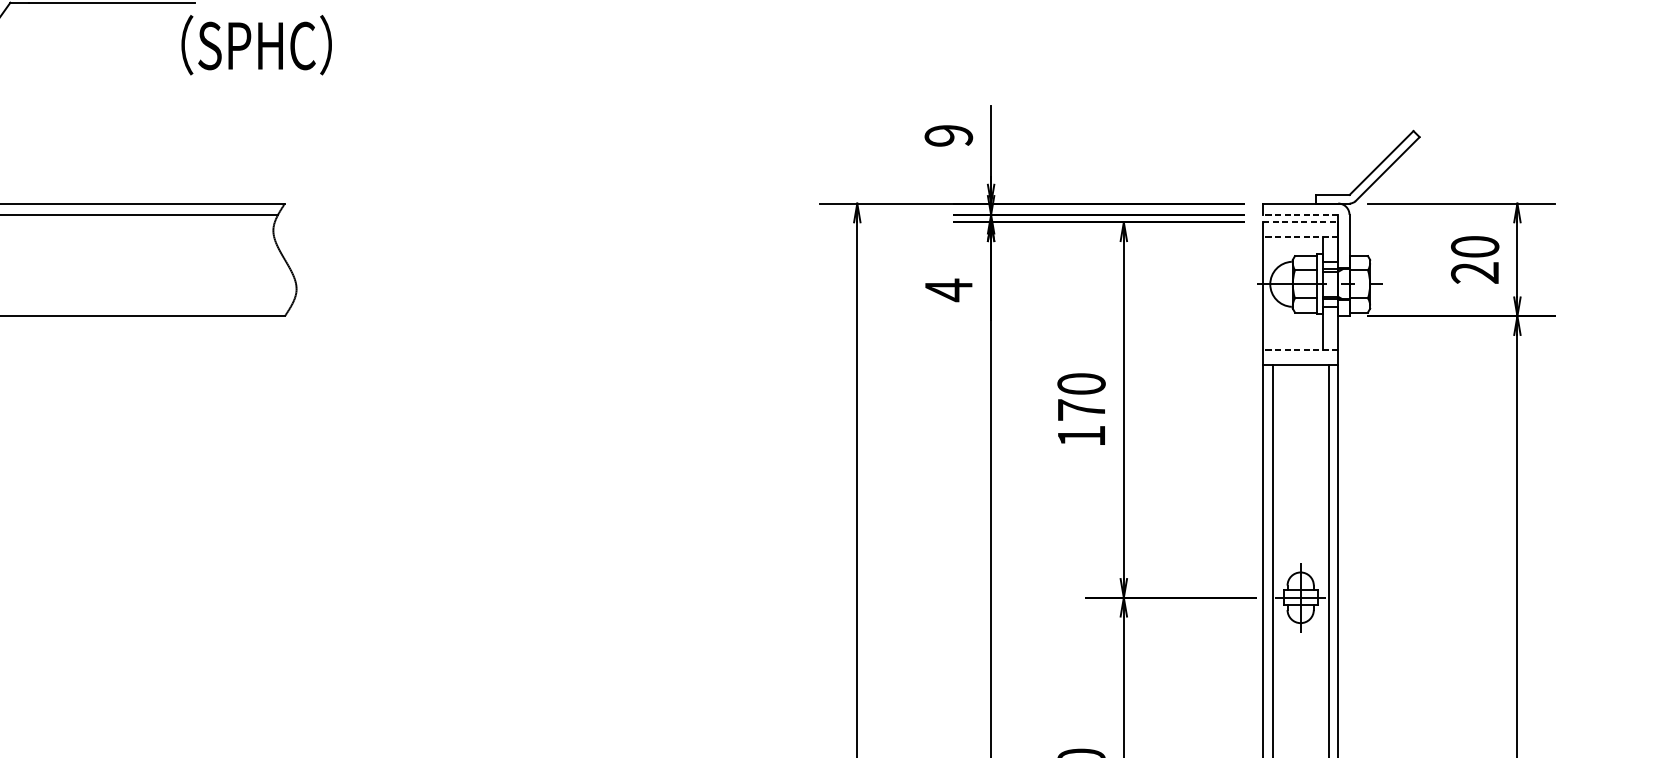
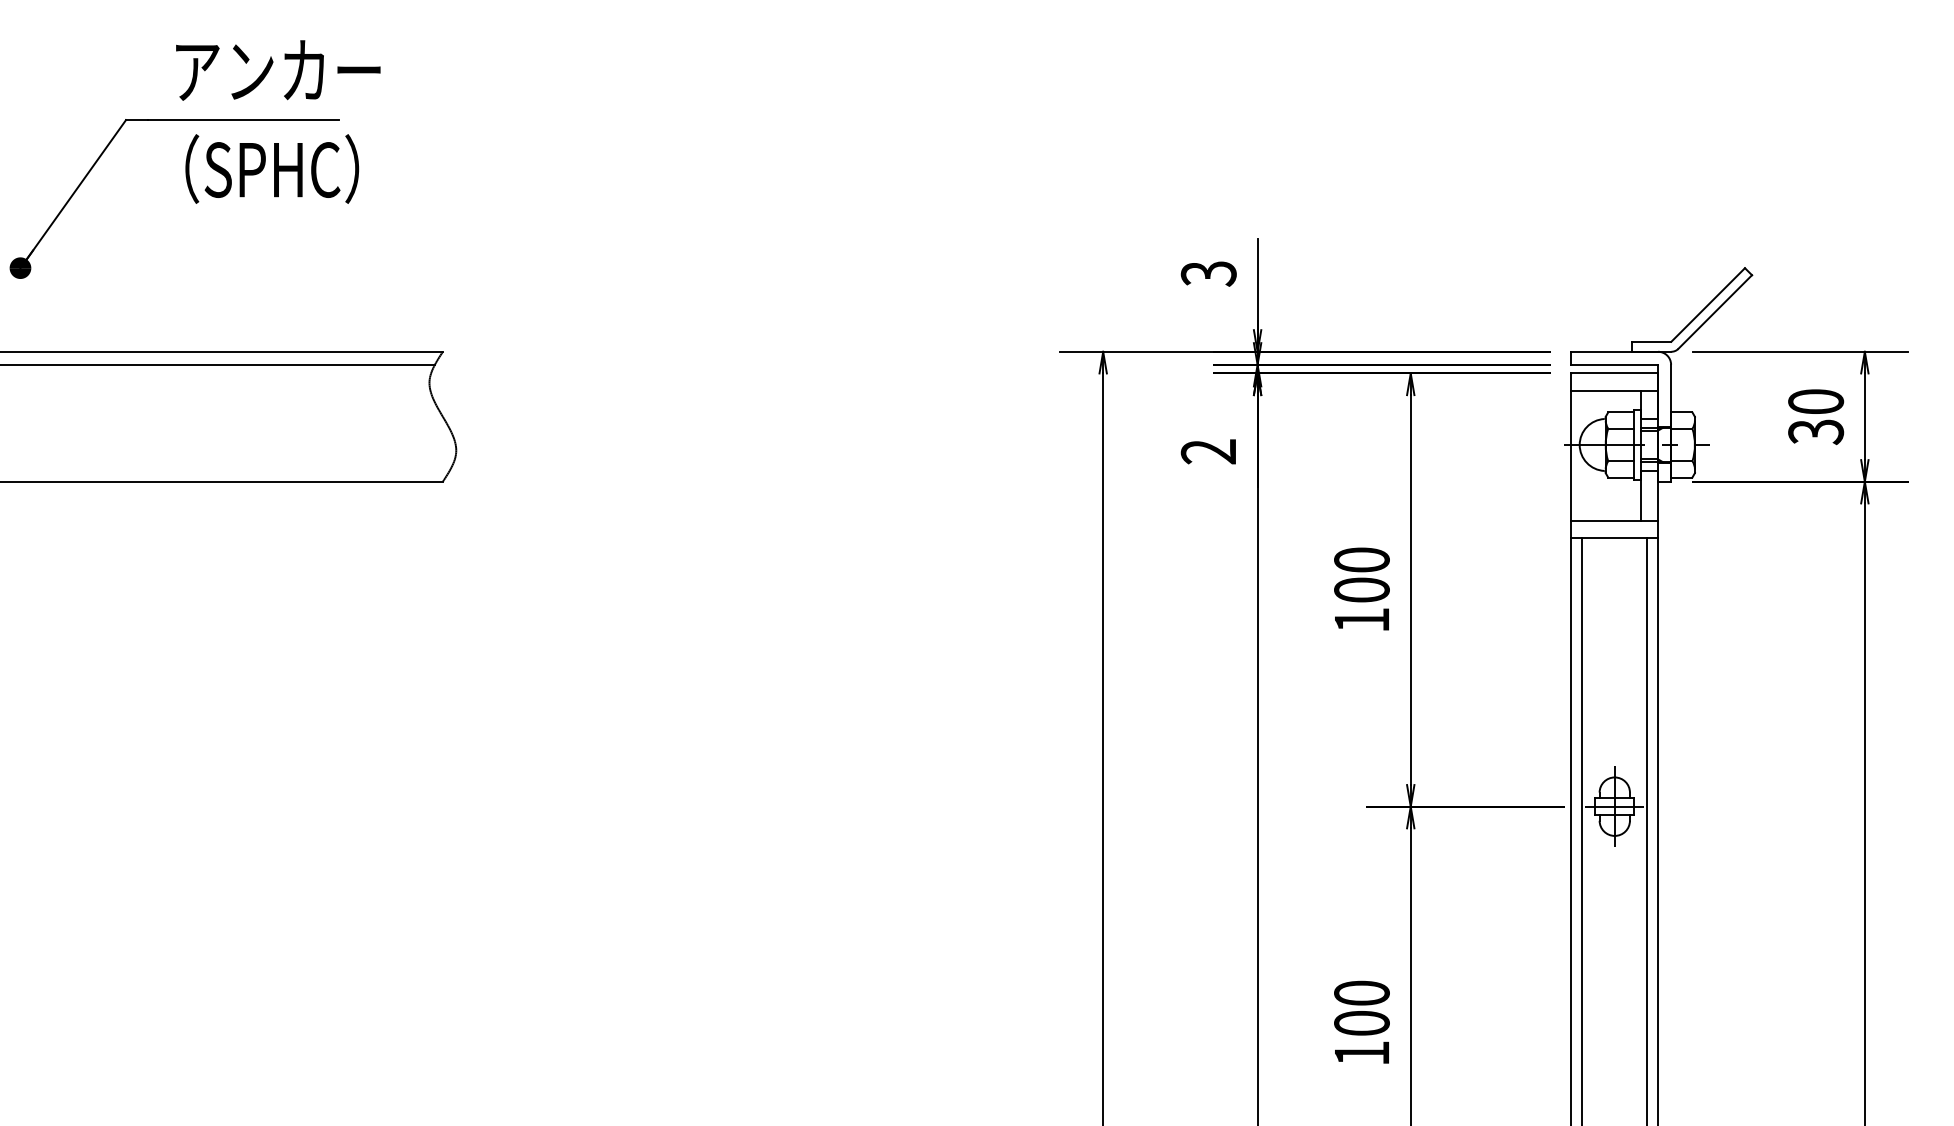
text: (256, 44) -> (272, 168), moved
text: (948, 135) -> (1208, 273), 9 -> 3
line: (1300, 214) -> (1614, 364), dashed -> solid
line: (1301, 222) -> (1615, 373), dashed -> solid
line: (1300, 237) -> (1614, 390), dashed -> solid
text: (1475, 273) -> (1816, 432), 20 -> 30
text: (947, 289) -> (1207, 451), 4 -> 2
line: (1300, 349) -> (1614, 520), dashed -> solid
text: (1081, 409) -> (1361, 589), 170 -> 100

